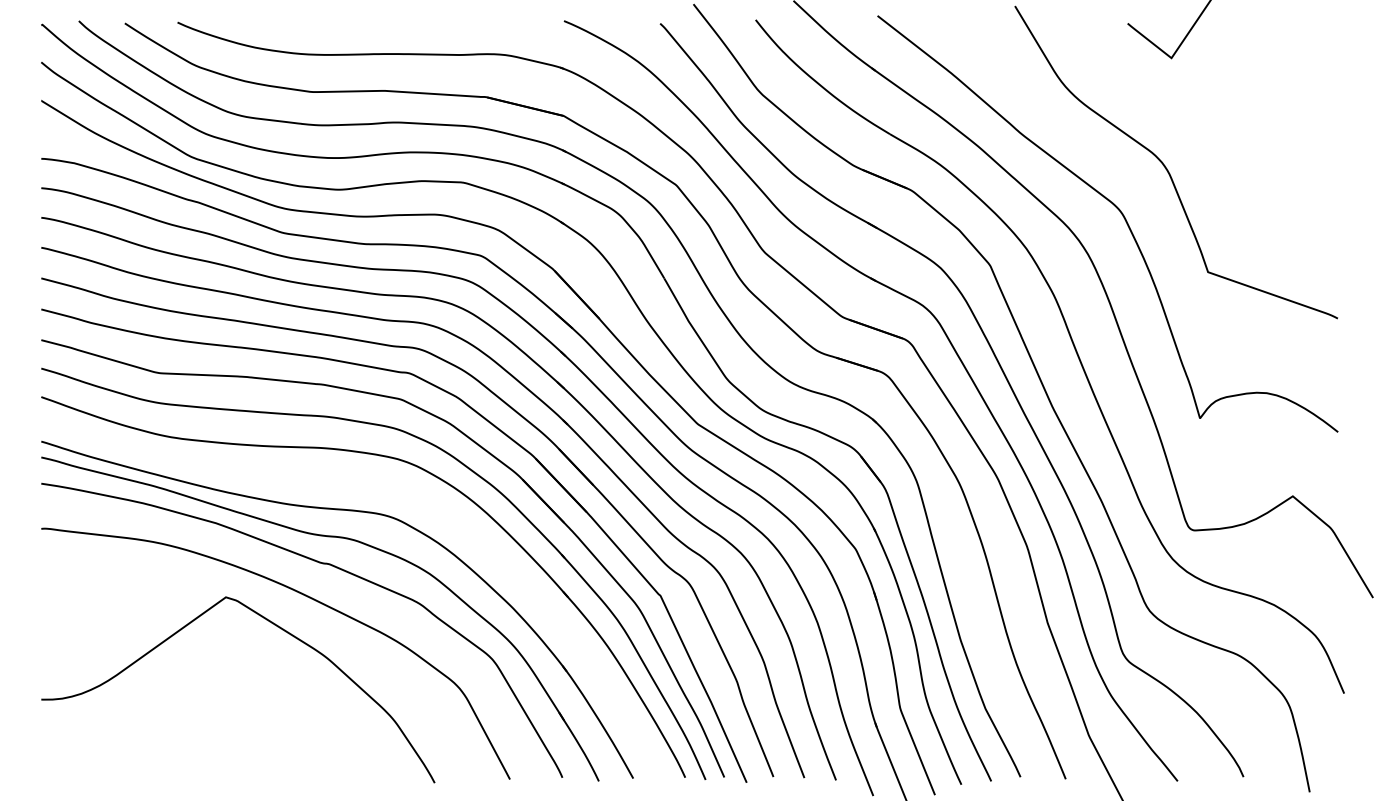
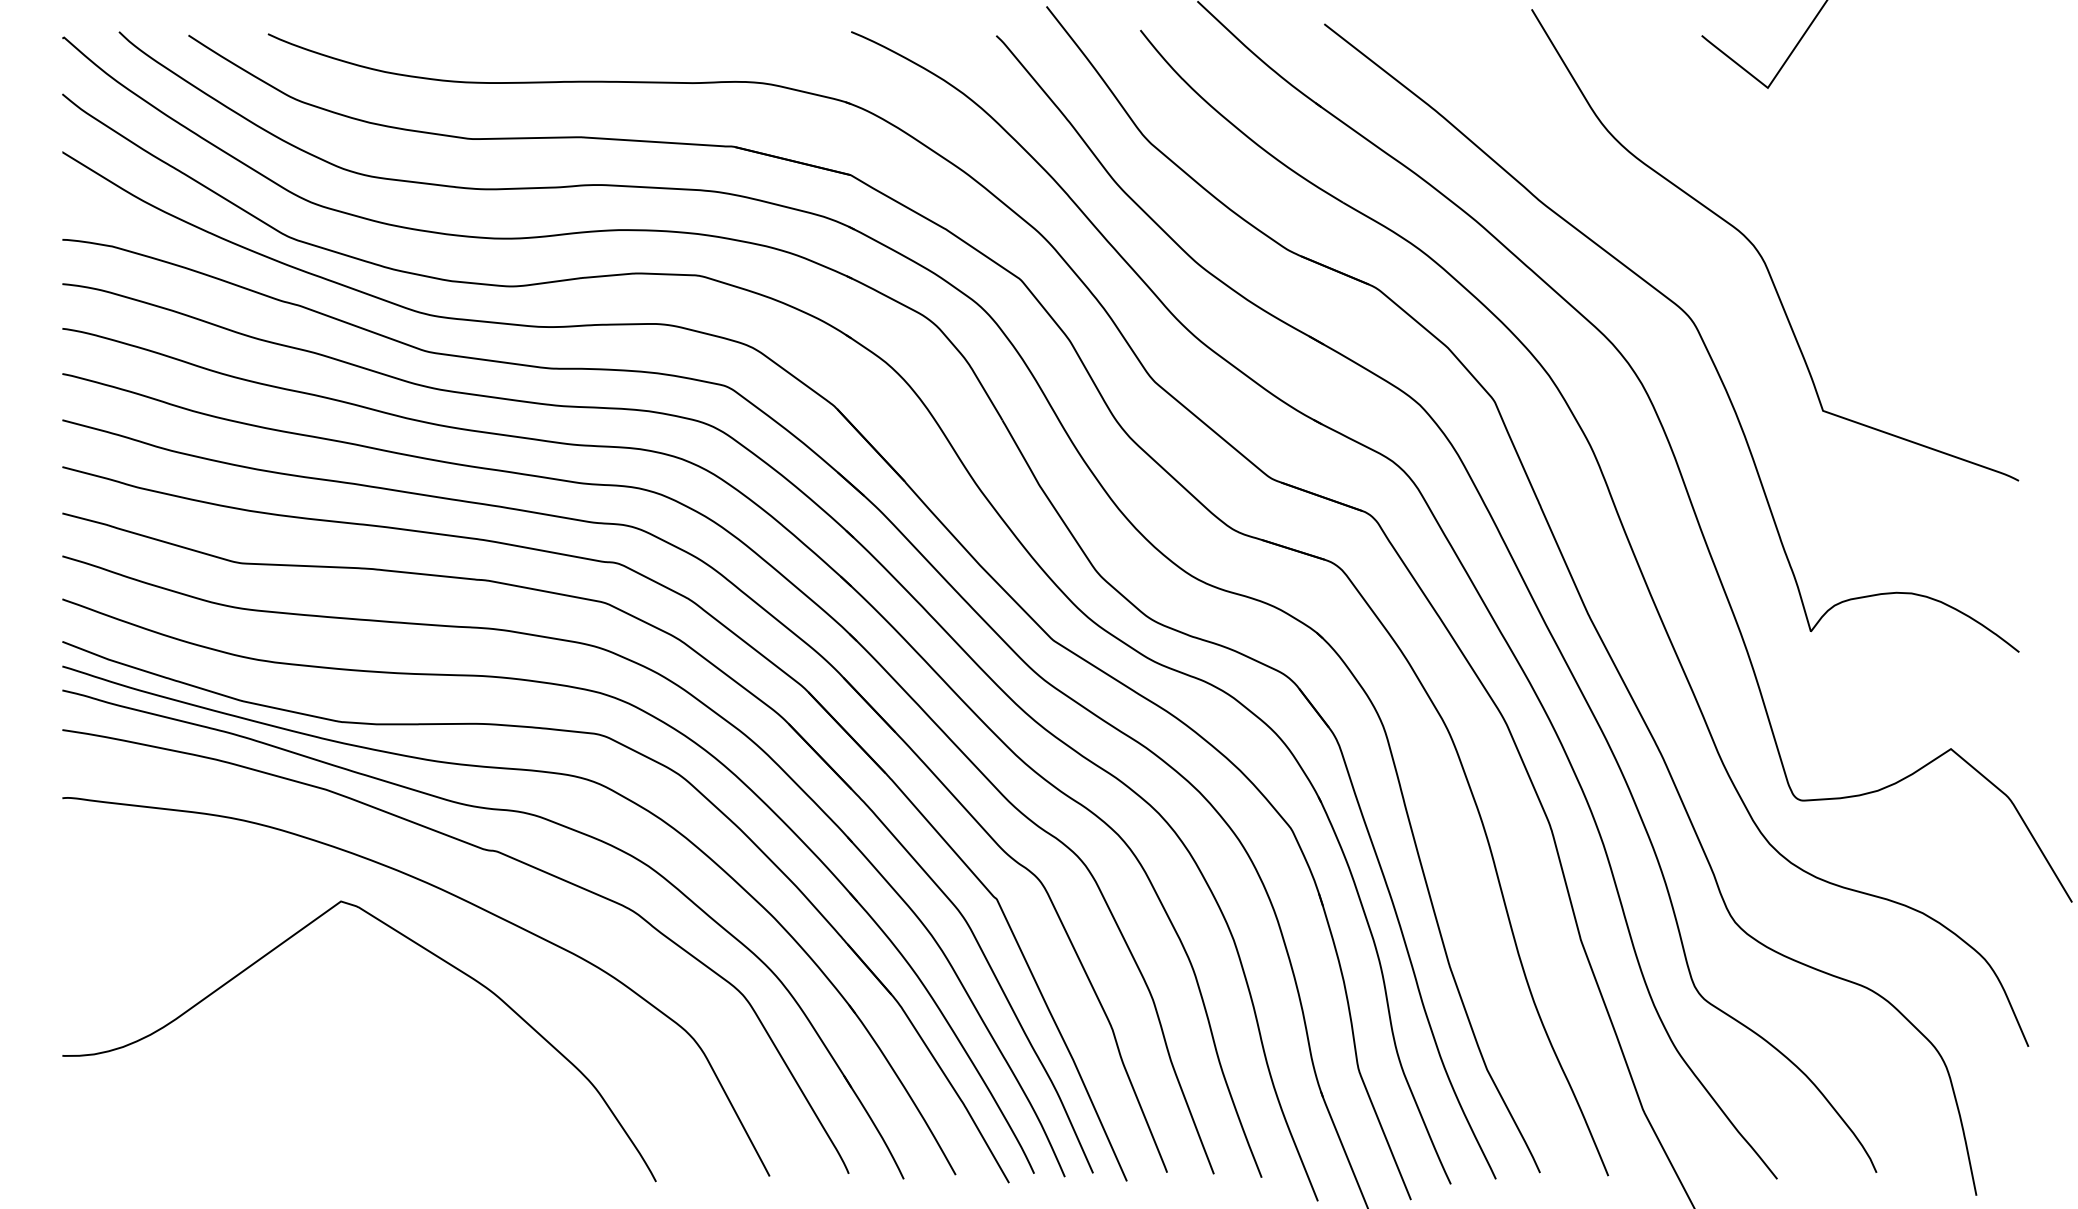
part: (366, 484) -> (553, 731), added

